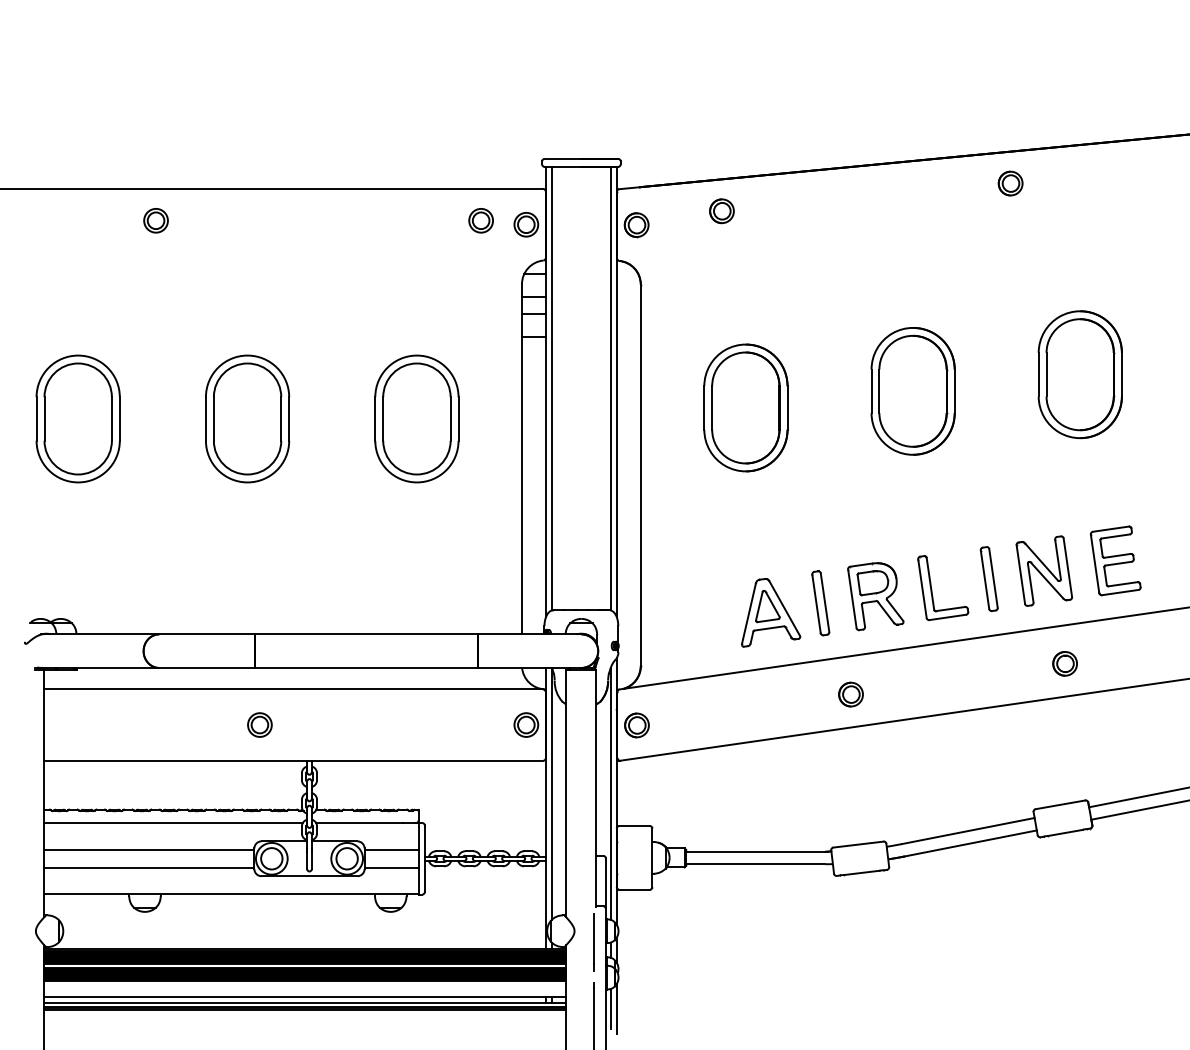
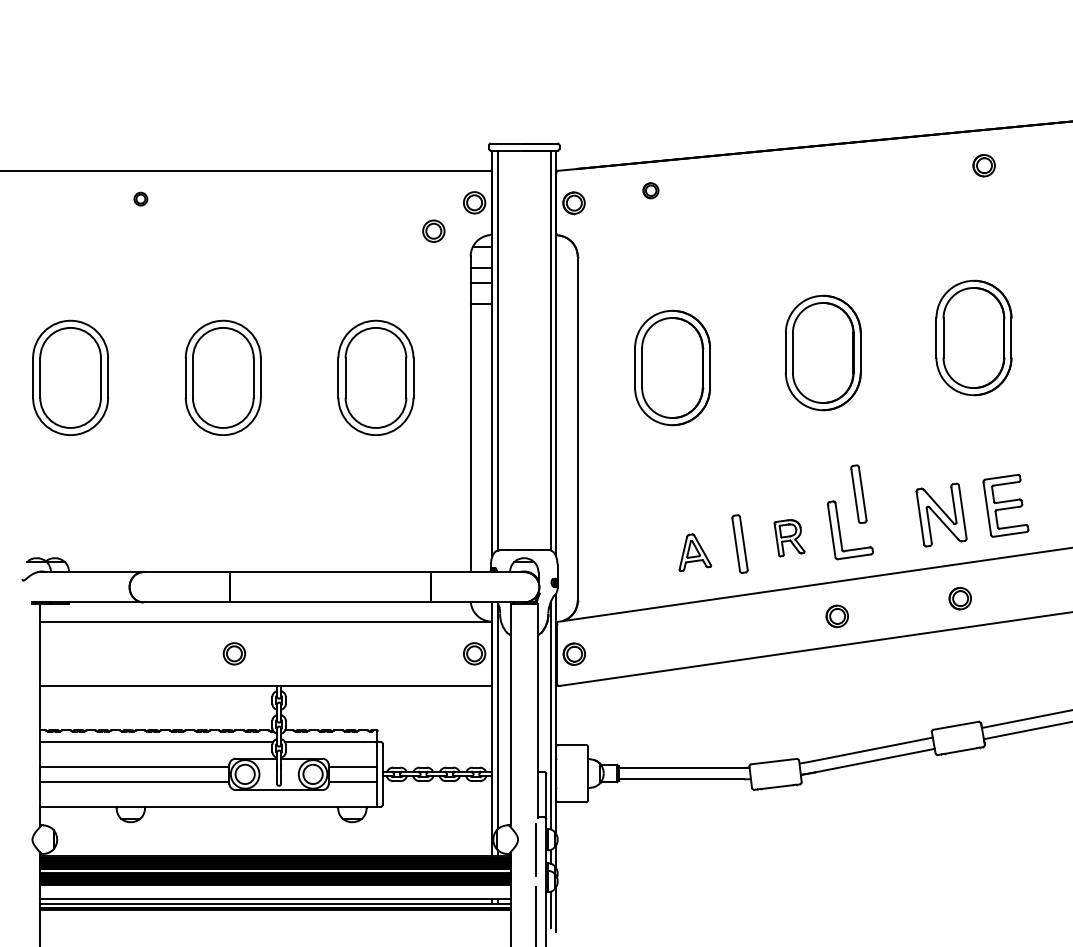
part: (1009, 183) -> (983, 165), moved
part: (721, 211) -> (650, 190), size x0.7
part: (155, 219) -> (140, 198), size x0.6
part: (480, 219) -> (433, 230), moved
part: (988, 578) -> (858, 493), moved
part: (875, 597) -> (789, 538), size x0.6
part: (771, 612) -> (695, 552), size x0.6
part: (850, 693) -> (836, 615), moved

